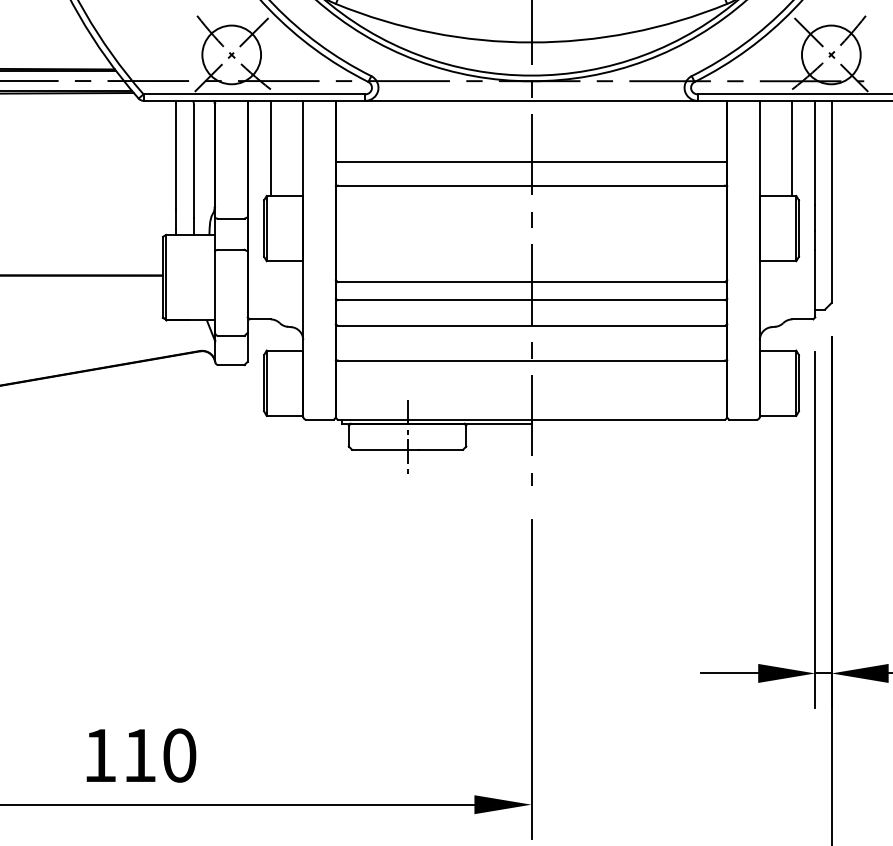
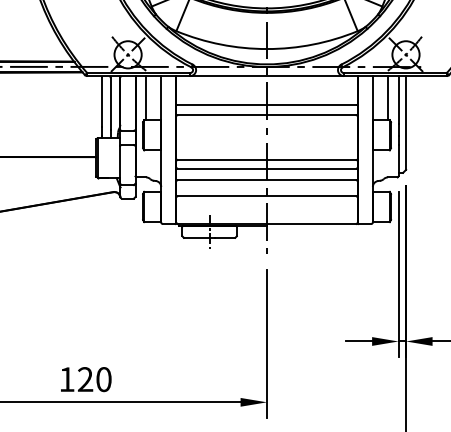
text: (139, 755) -> (85, 379), 110 -> 120

